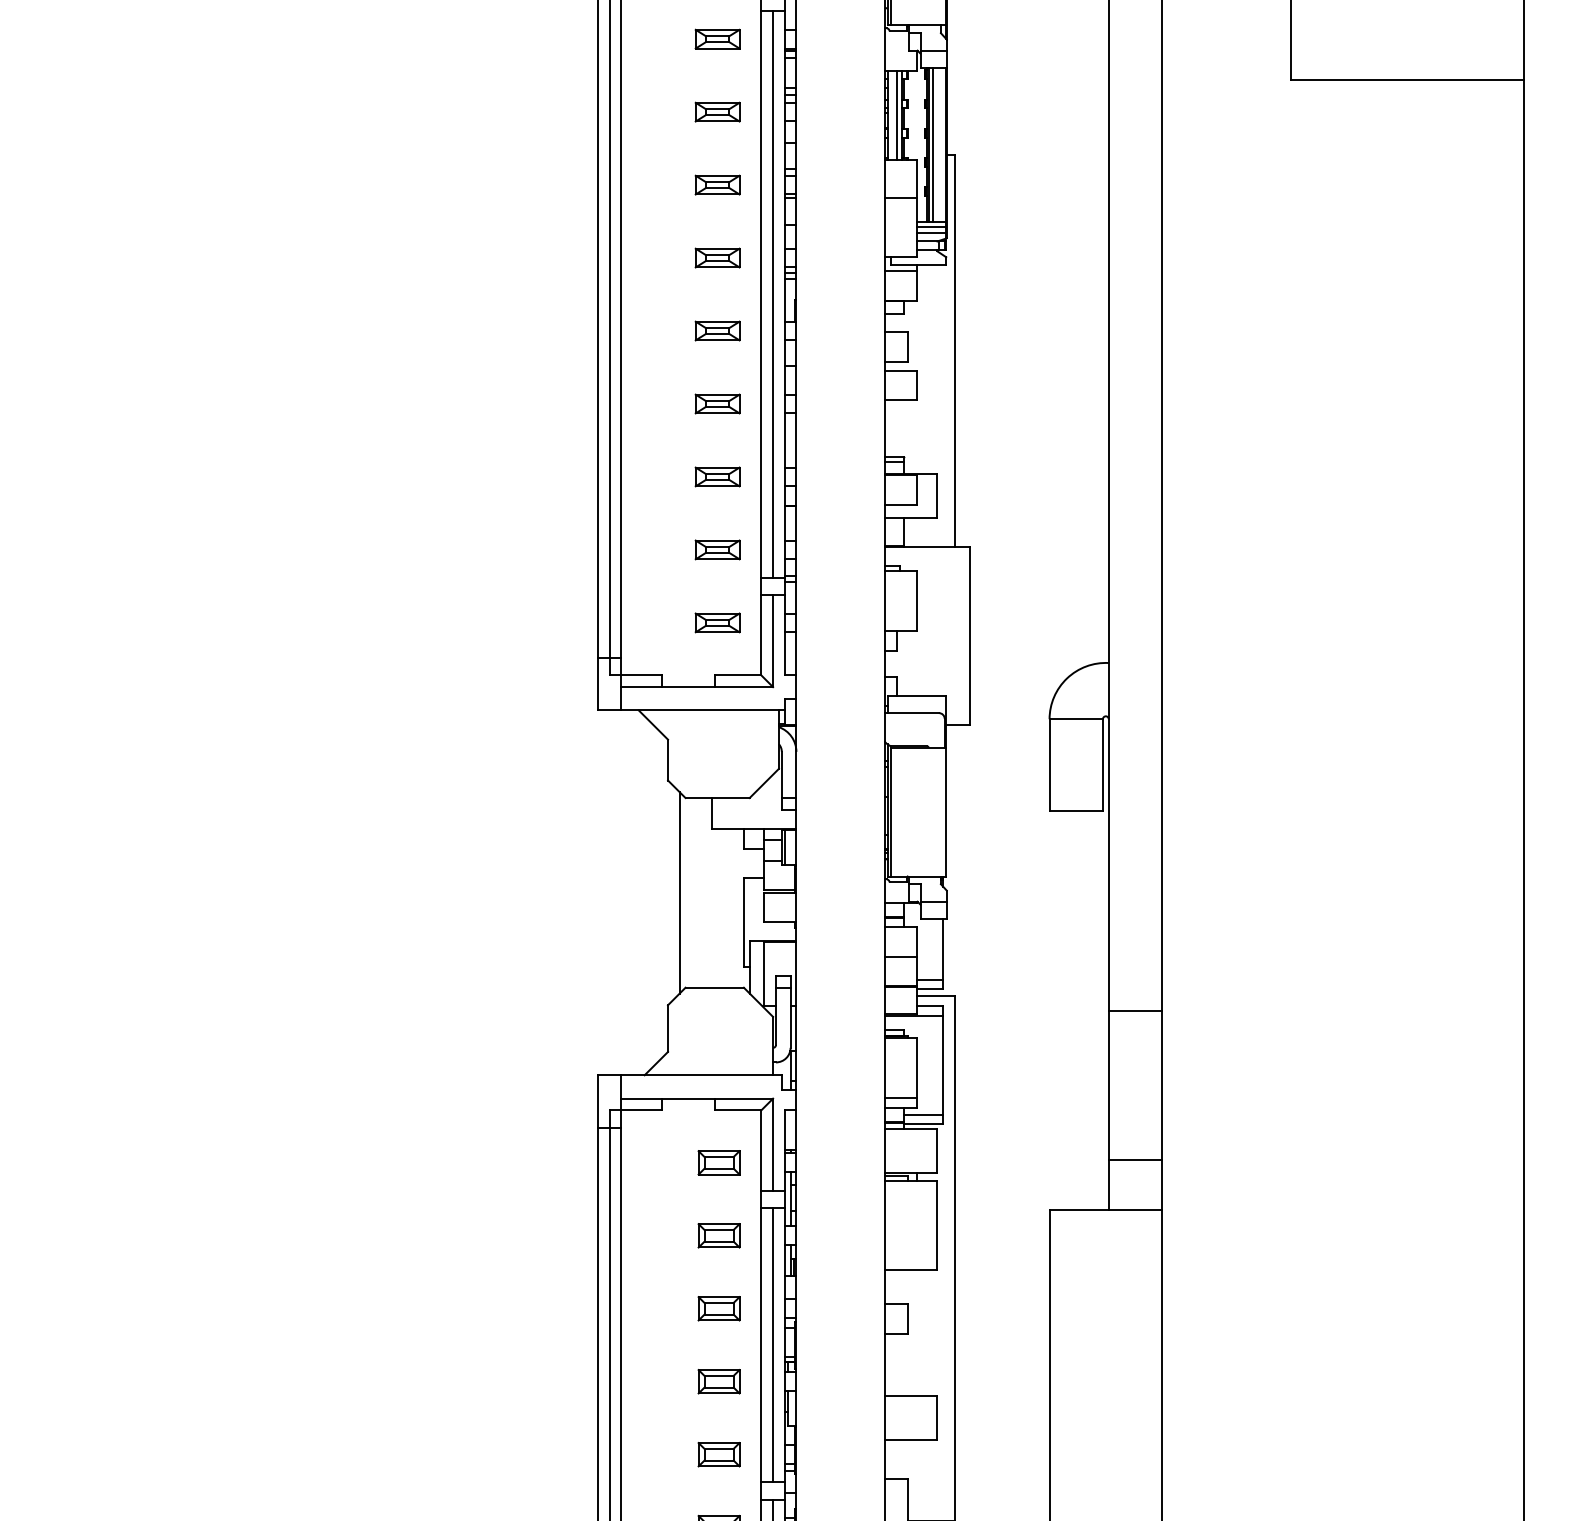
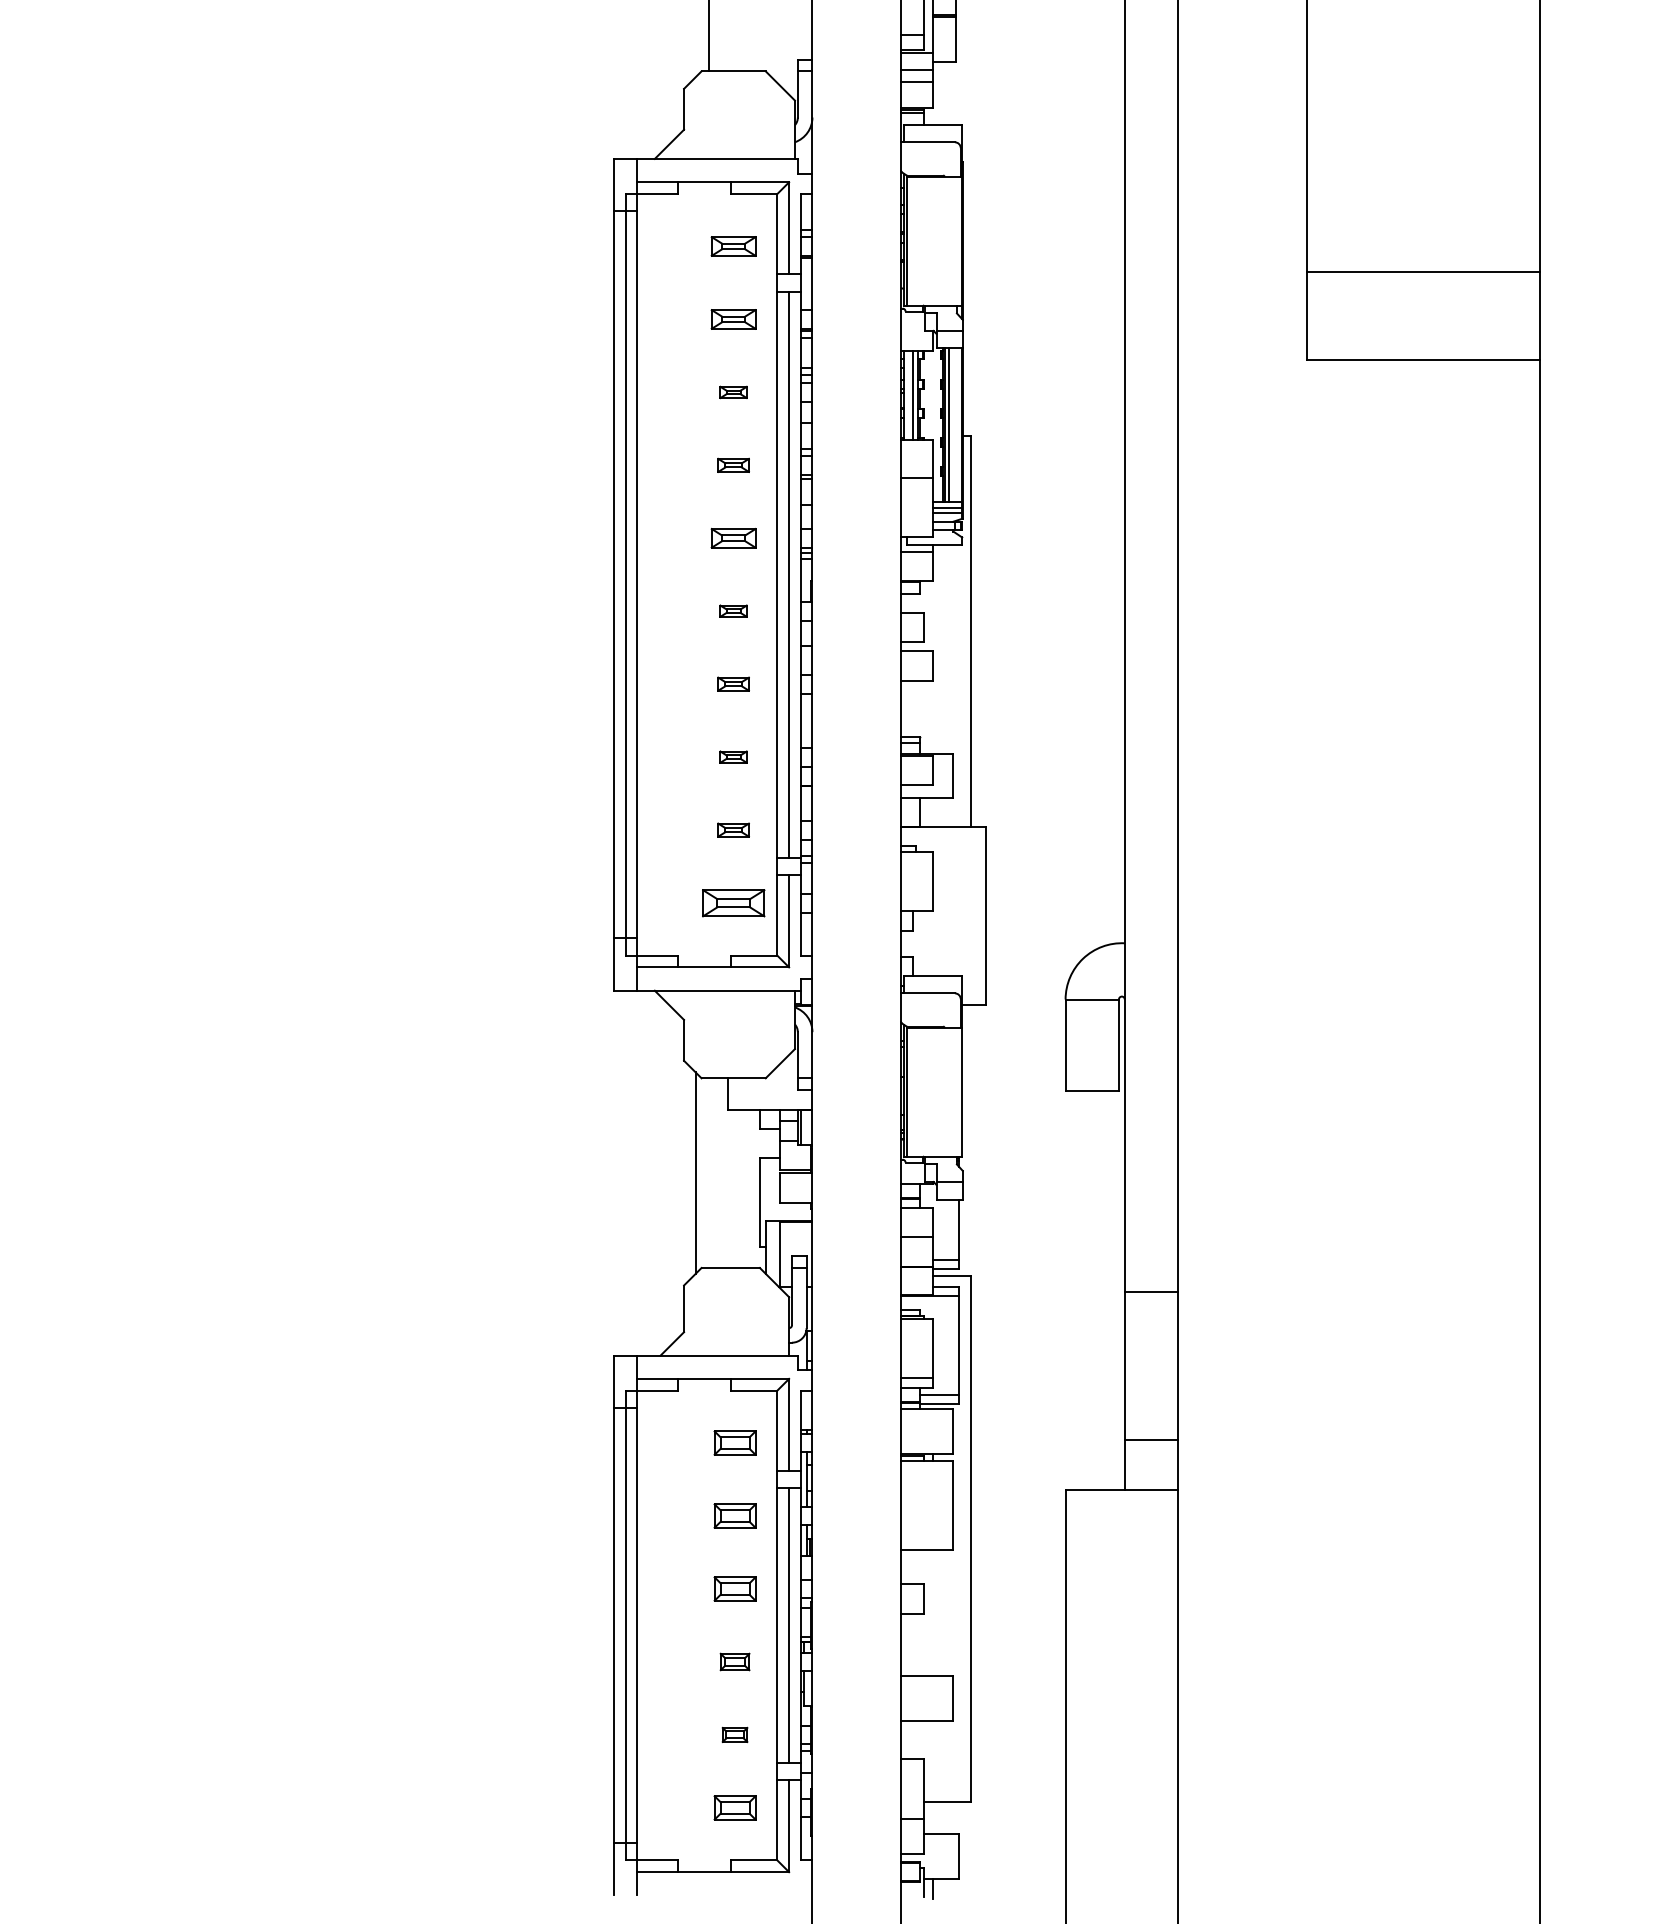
part: (717, 112) -> (733, 392), size x0.6
part: (717, 185) -> (733, 465), size x0.7
part: (717, 330) -> (733, 610), size x0.6
part: (717, 403) -> (733, 683), size x0.7
part: (717, 476) -> (733, 756), size x0.6
part: (717, 549) -> (733, 829), size x0.7
part: (717, 622) -> (733, 902), size x1.4
part: (718, 1381) -> (734, 1661), size x0.7
part: (718, 1454) -> (734, 1734), size x0.6

